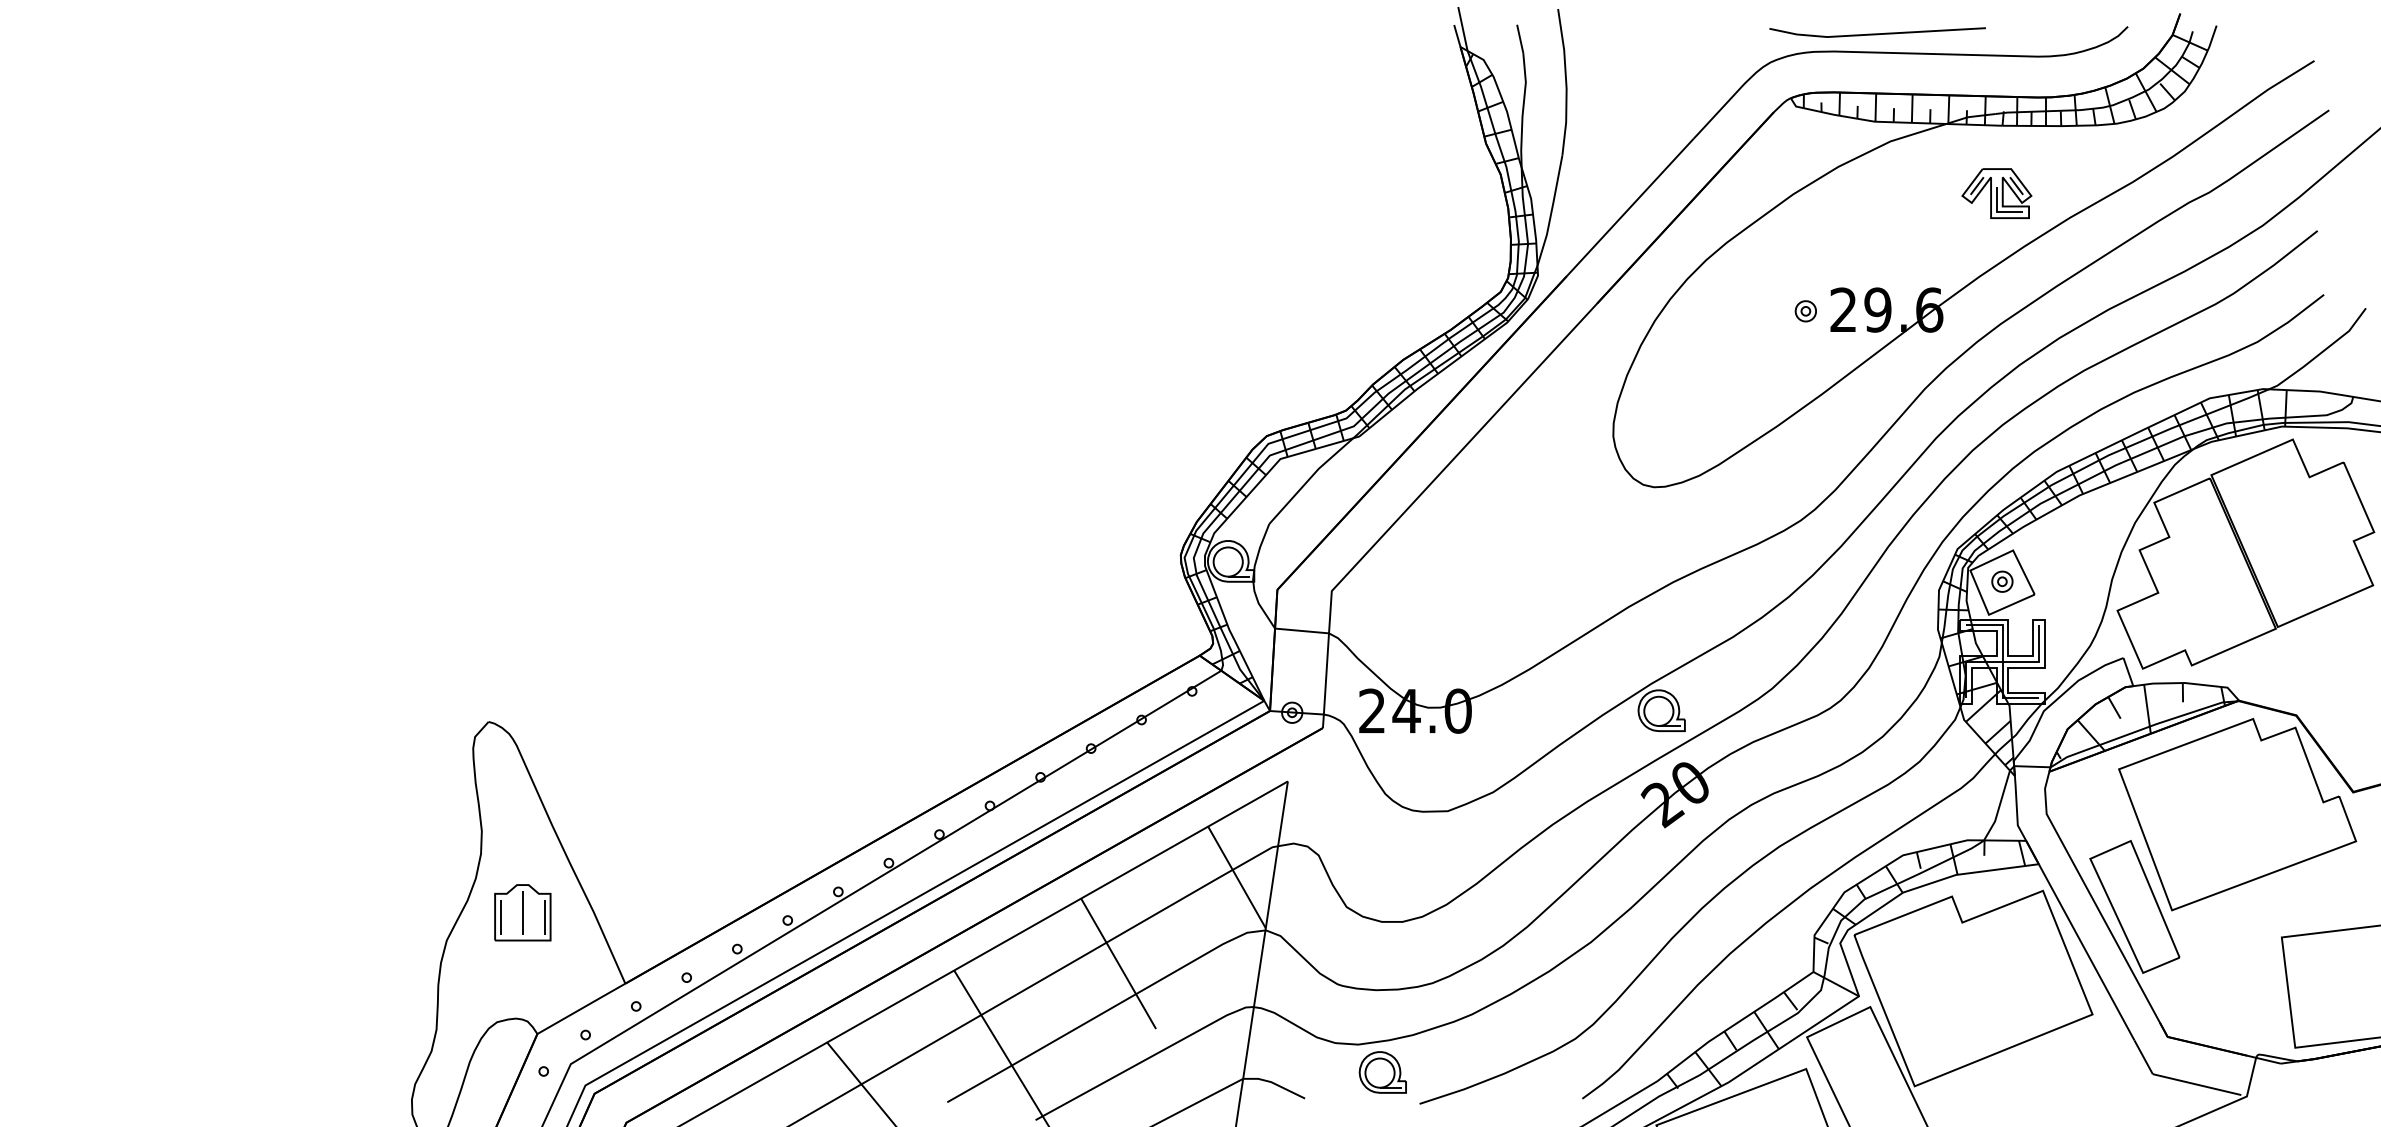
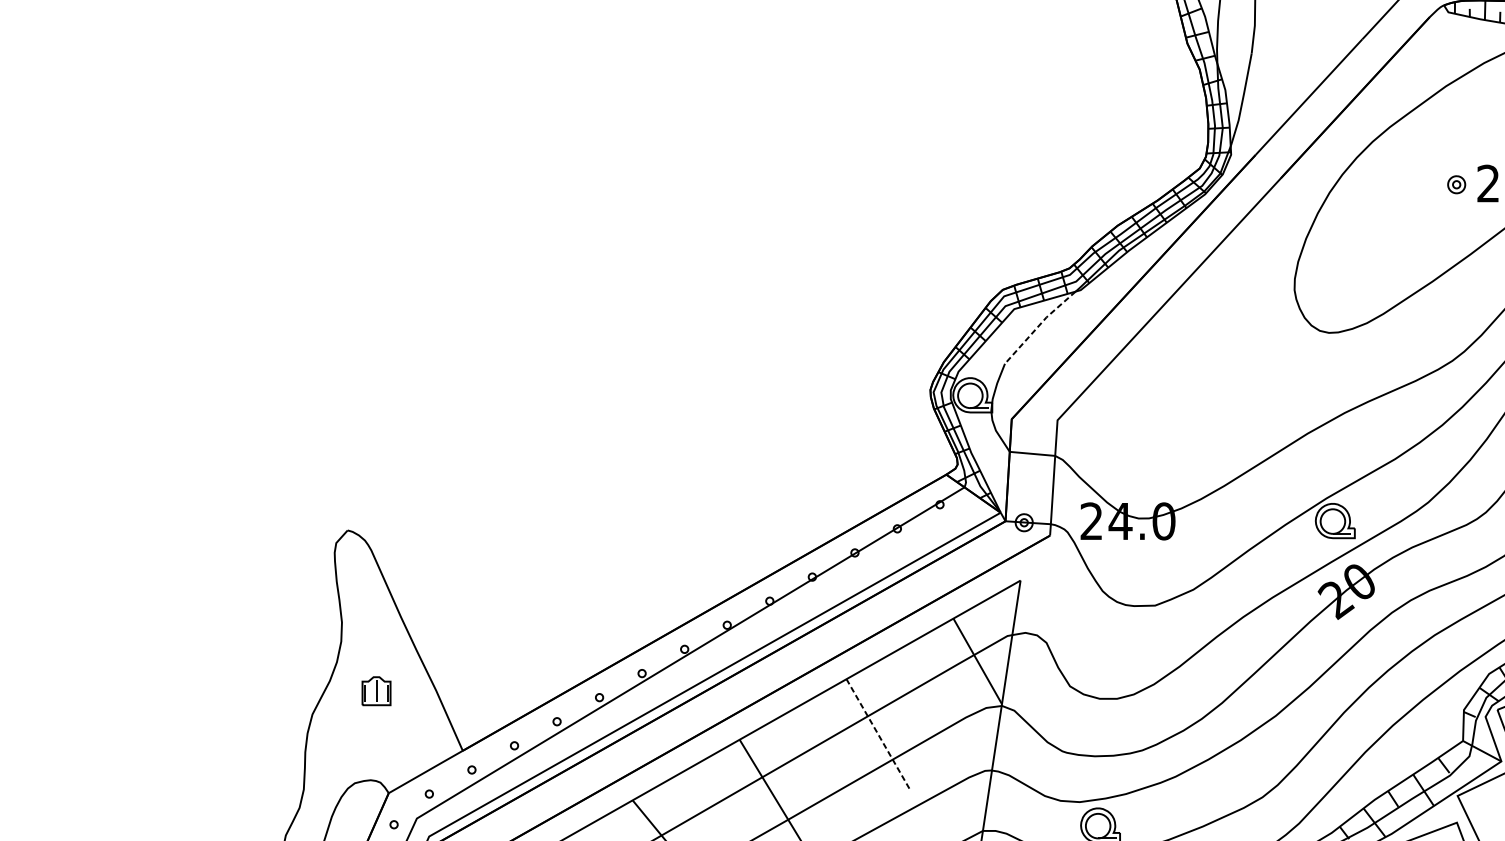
line: (1309, 479) -> (1038, 326), solid -> dashed
part: (522, 912) -> (376, 690), size x0.6
line: (1118, 964) -> (877, 734), solid -> dashed

